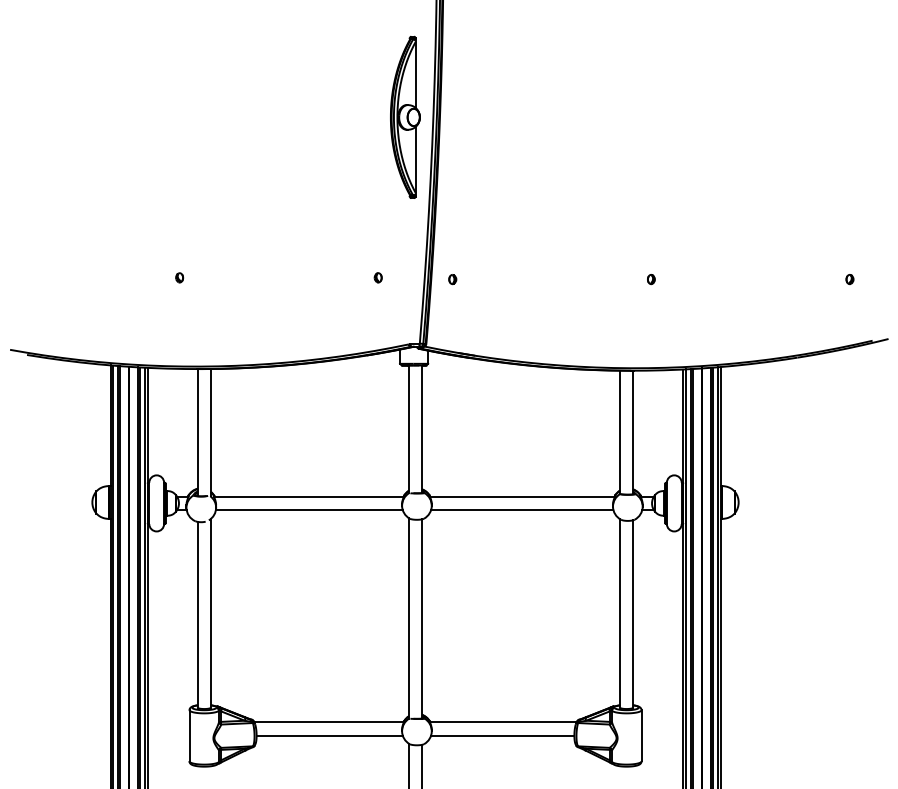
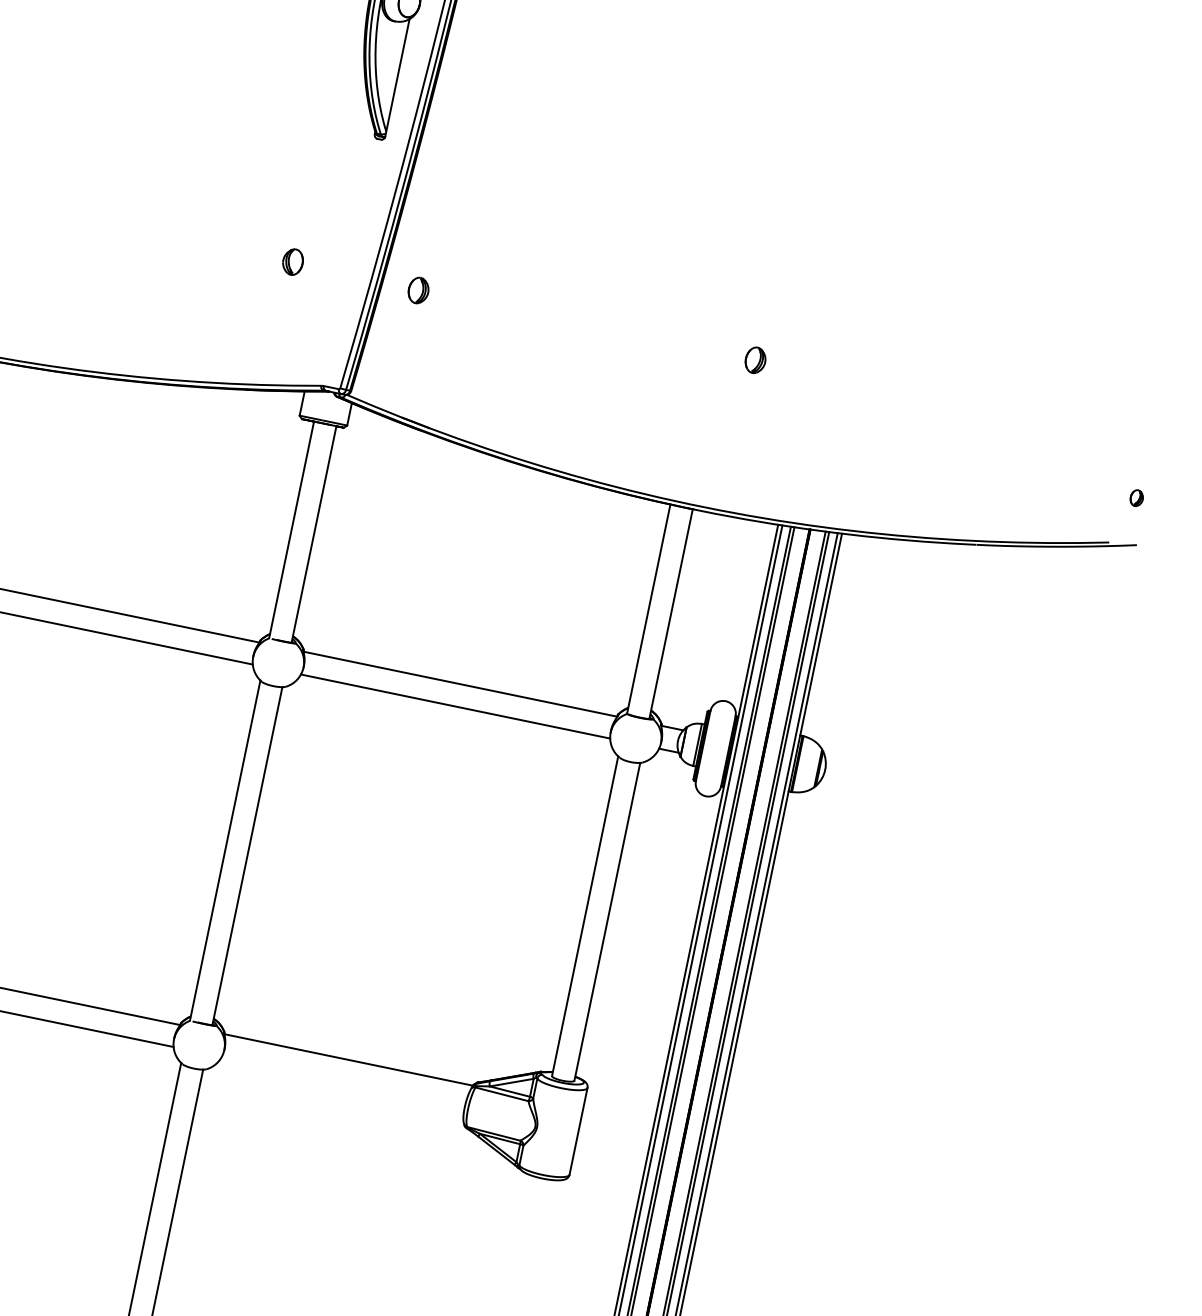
part: (377, 277) -> (291, 261), size x1.6
part: (452, 279) -> (418, 291), size x1.6
part: (651, 279) -> (755, 360), size x1.6
part: (849, 279) -> (1135, 498), moved
line: (502, 735) -> (342, 1082), removed

